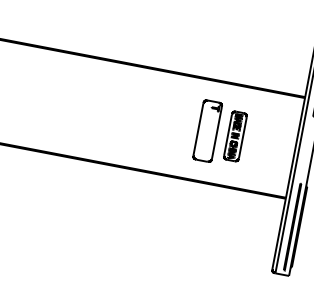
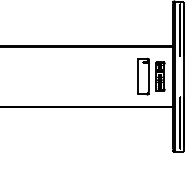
part: (221, 133) -> (151, 76), moved

